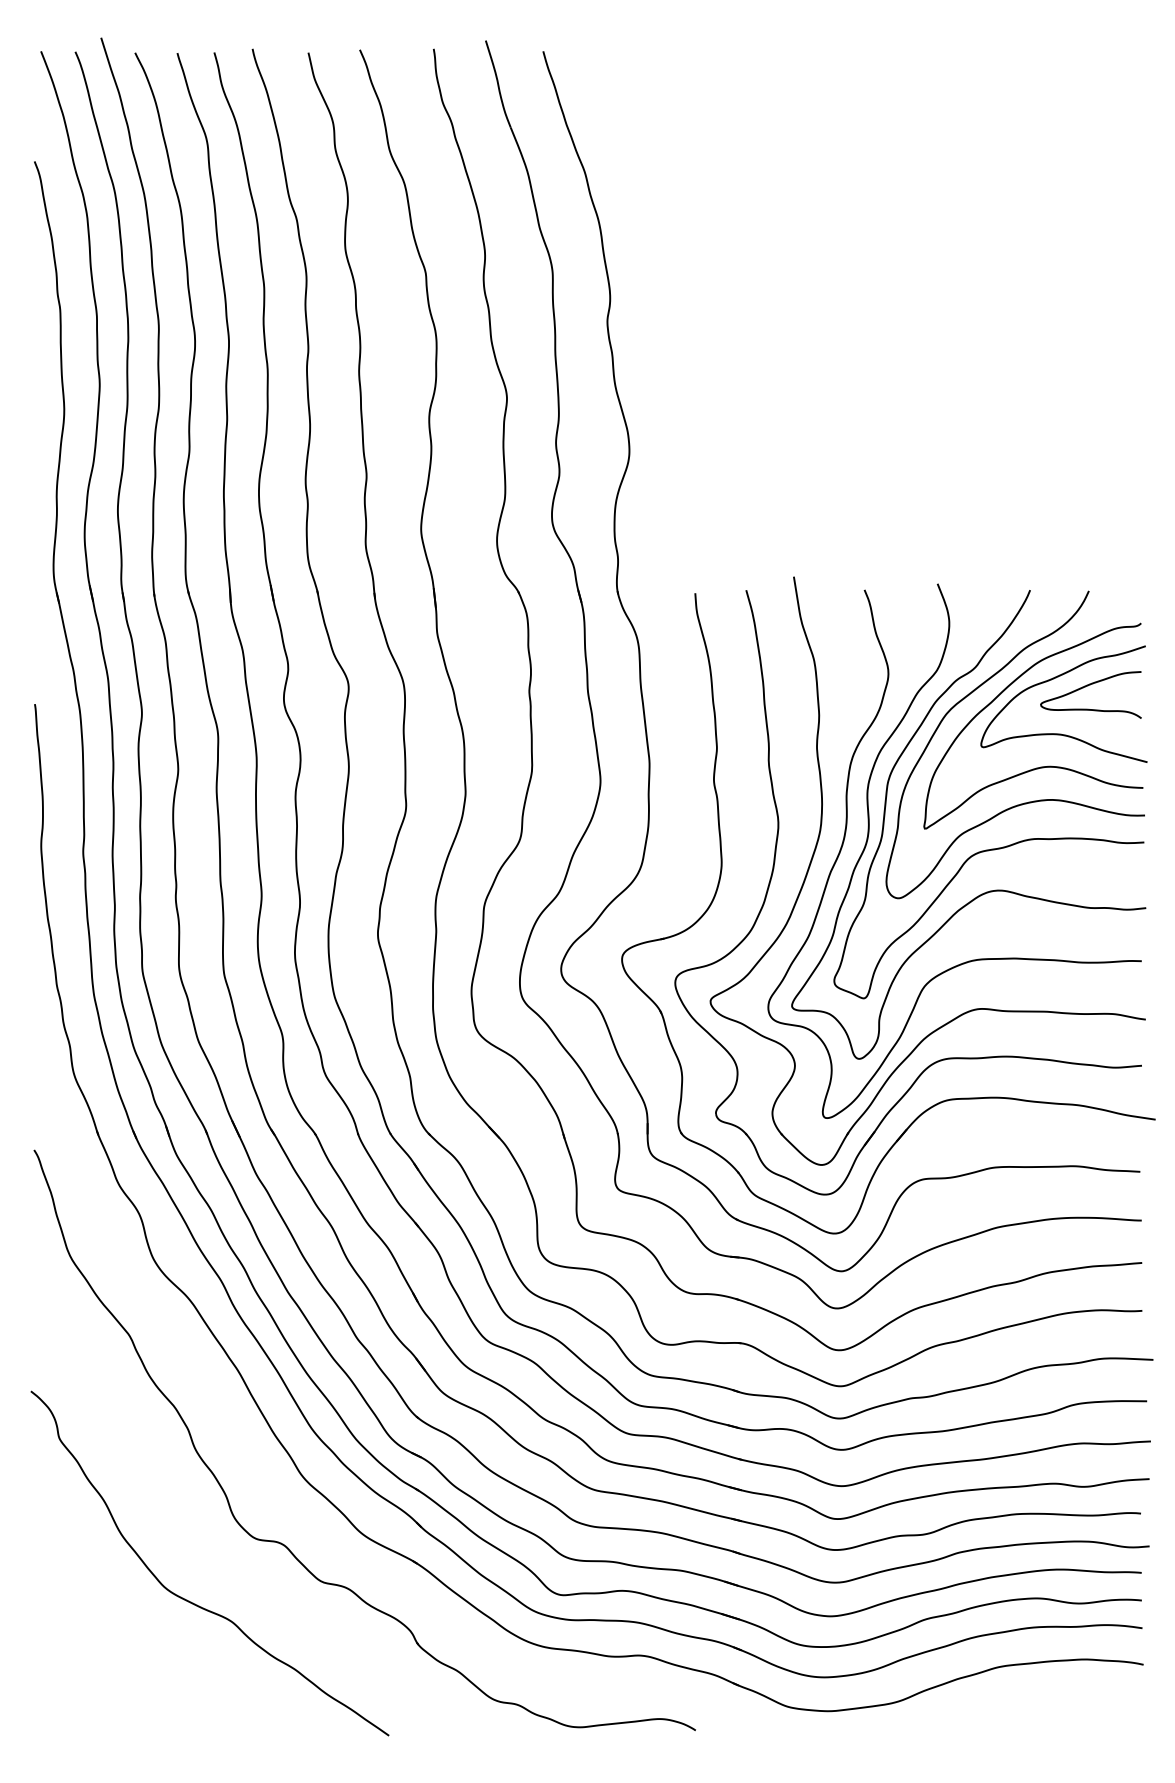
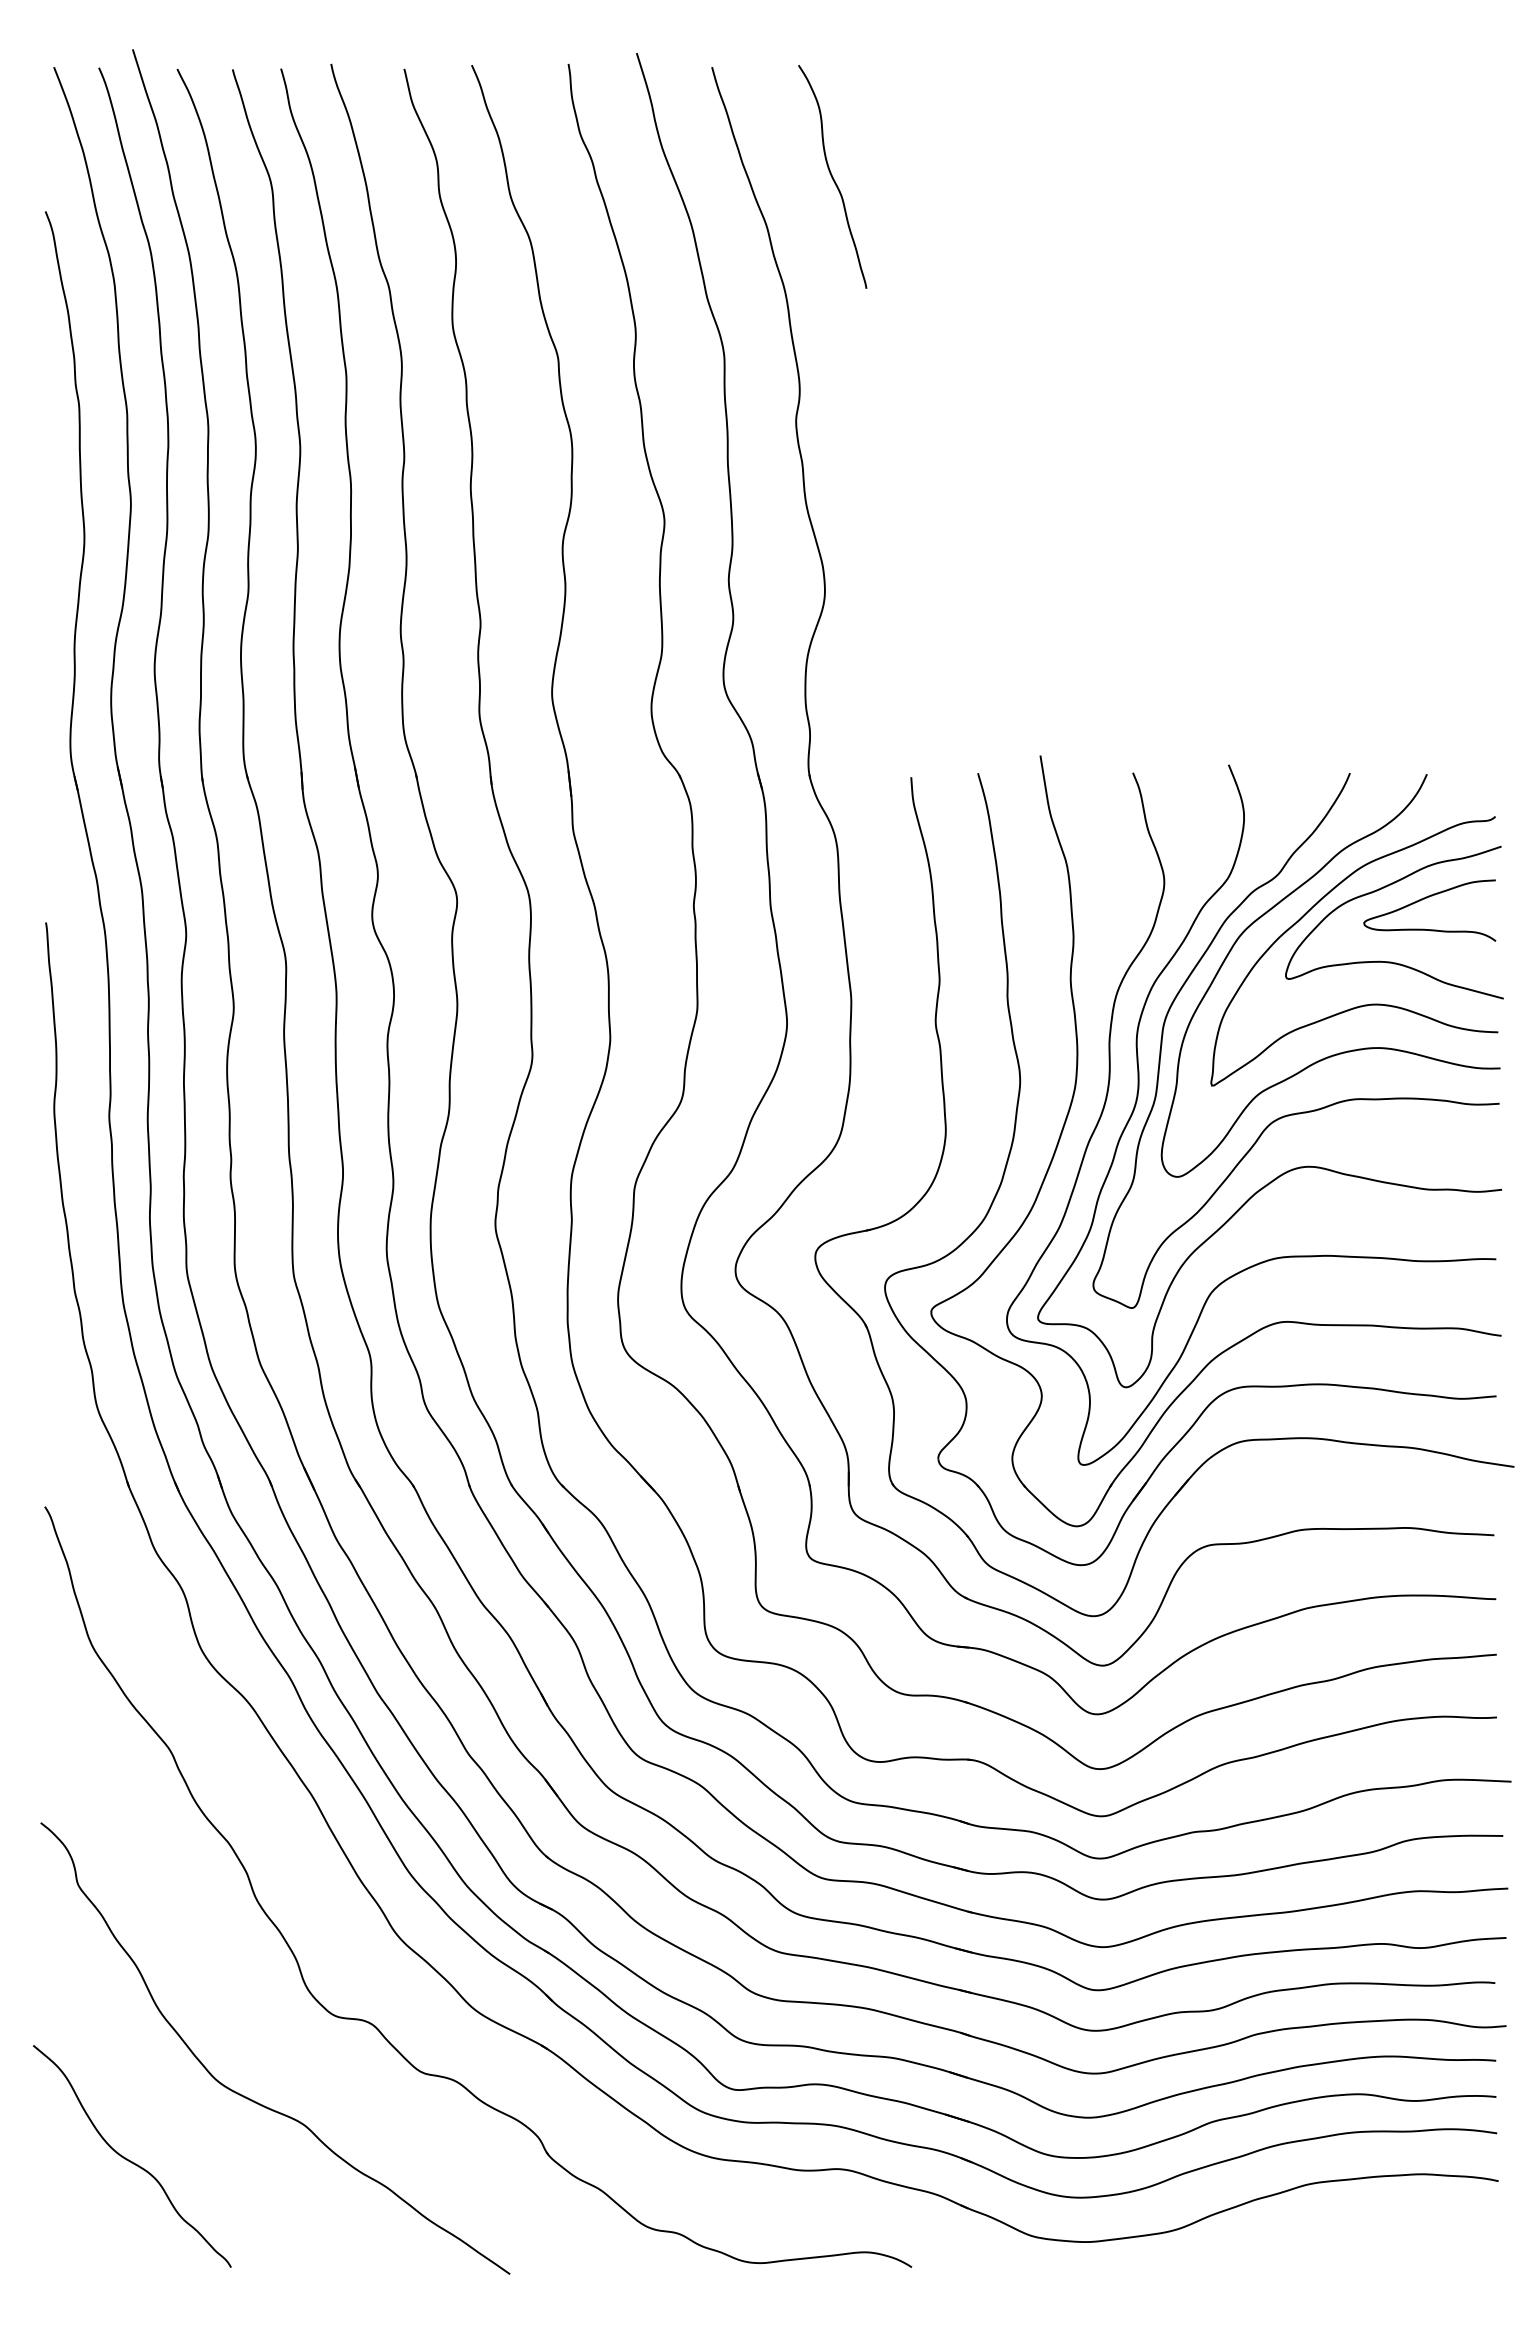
curve: (635, 134) -> (832, 176), added
curve: (98, 1648) -> (129, 2159), added

